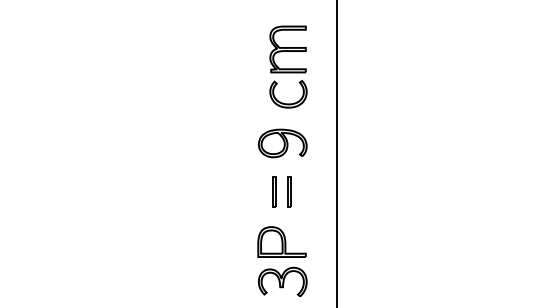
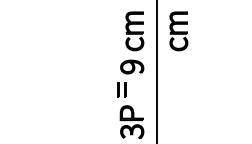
part: (381, 67) -> (178, 31), added
part: (281, 191) -> (121, 89), moved

